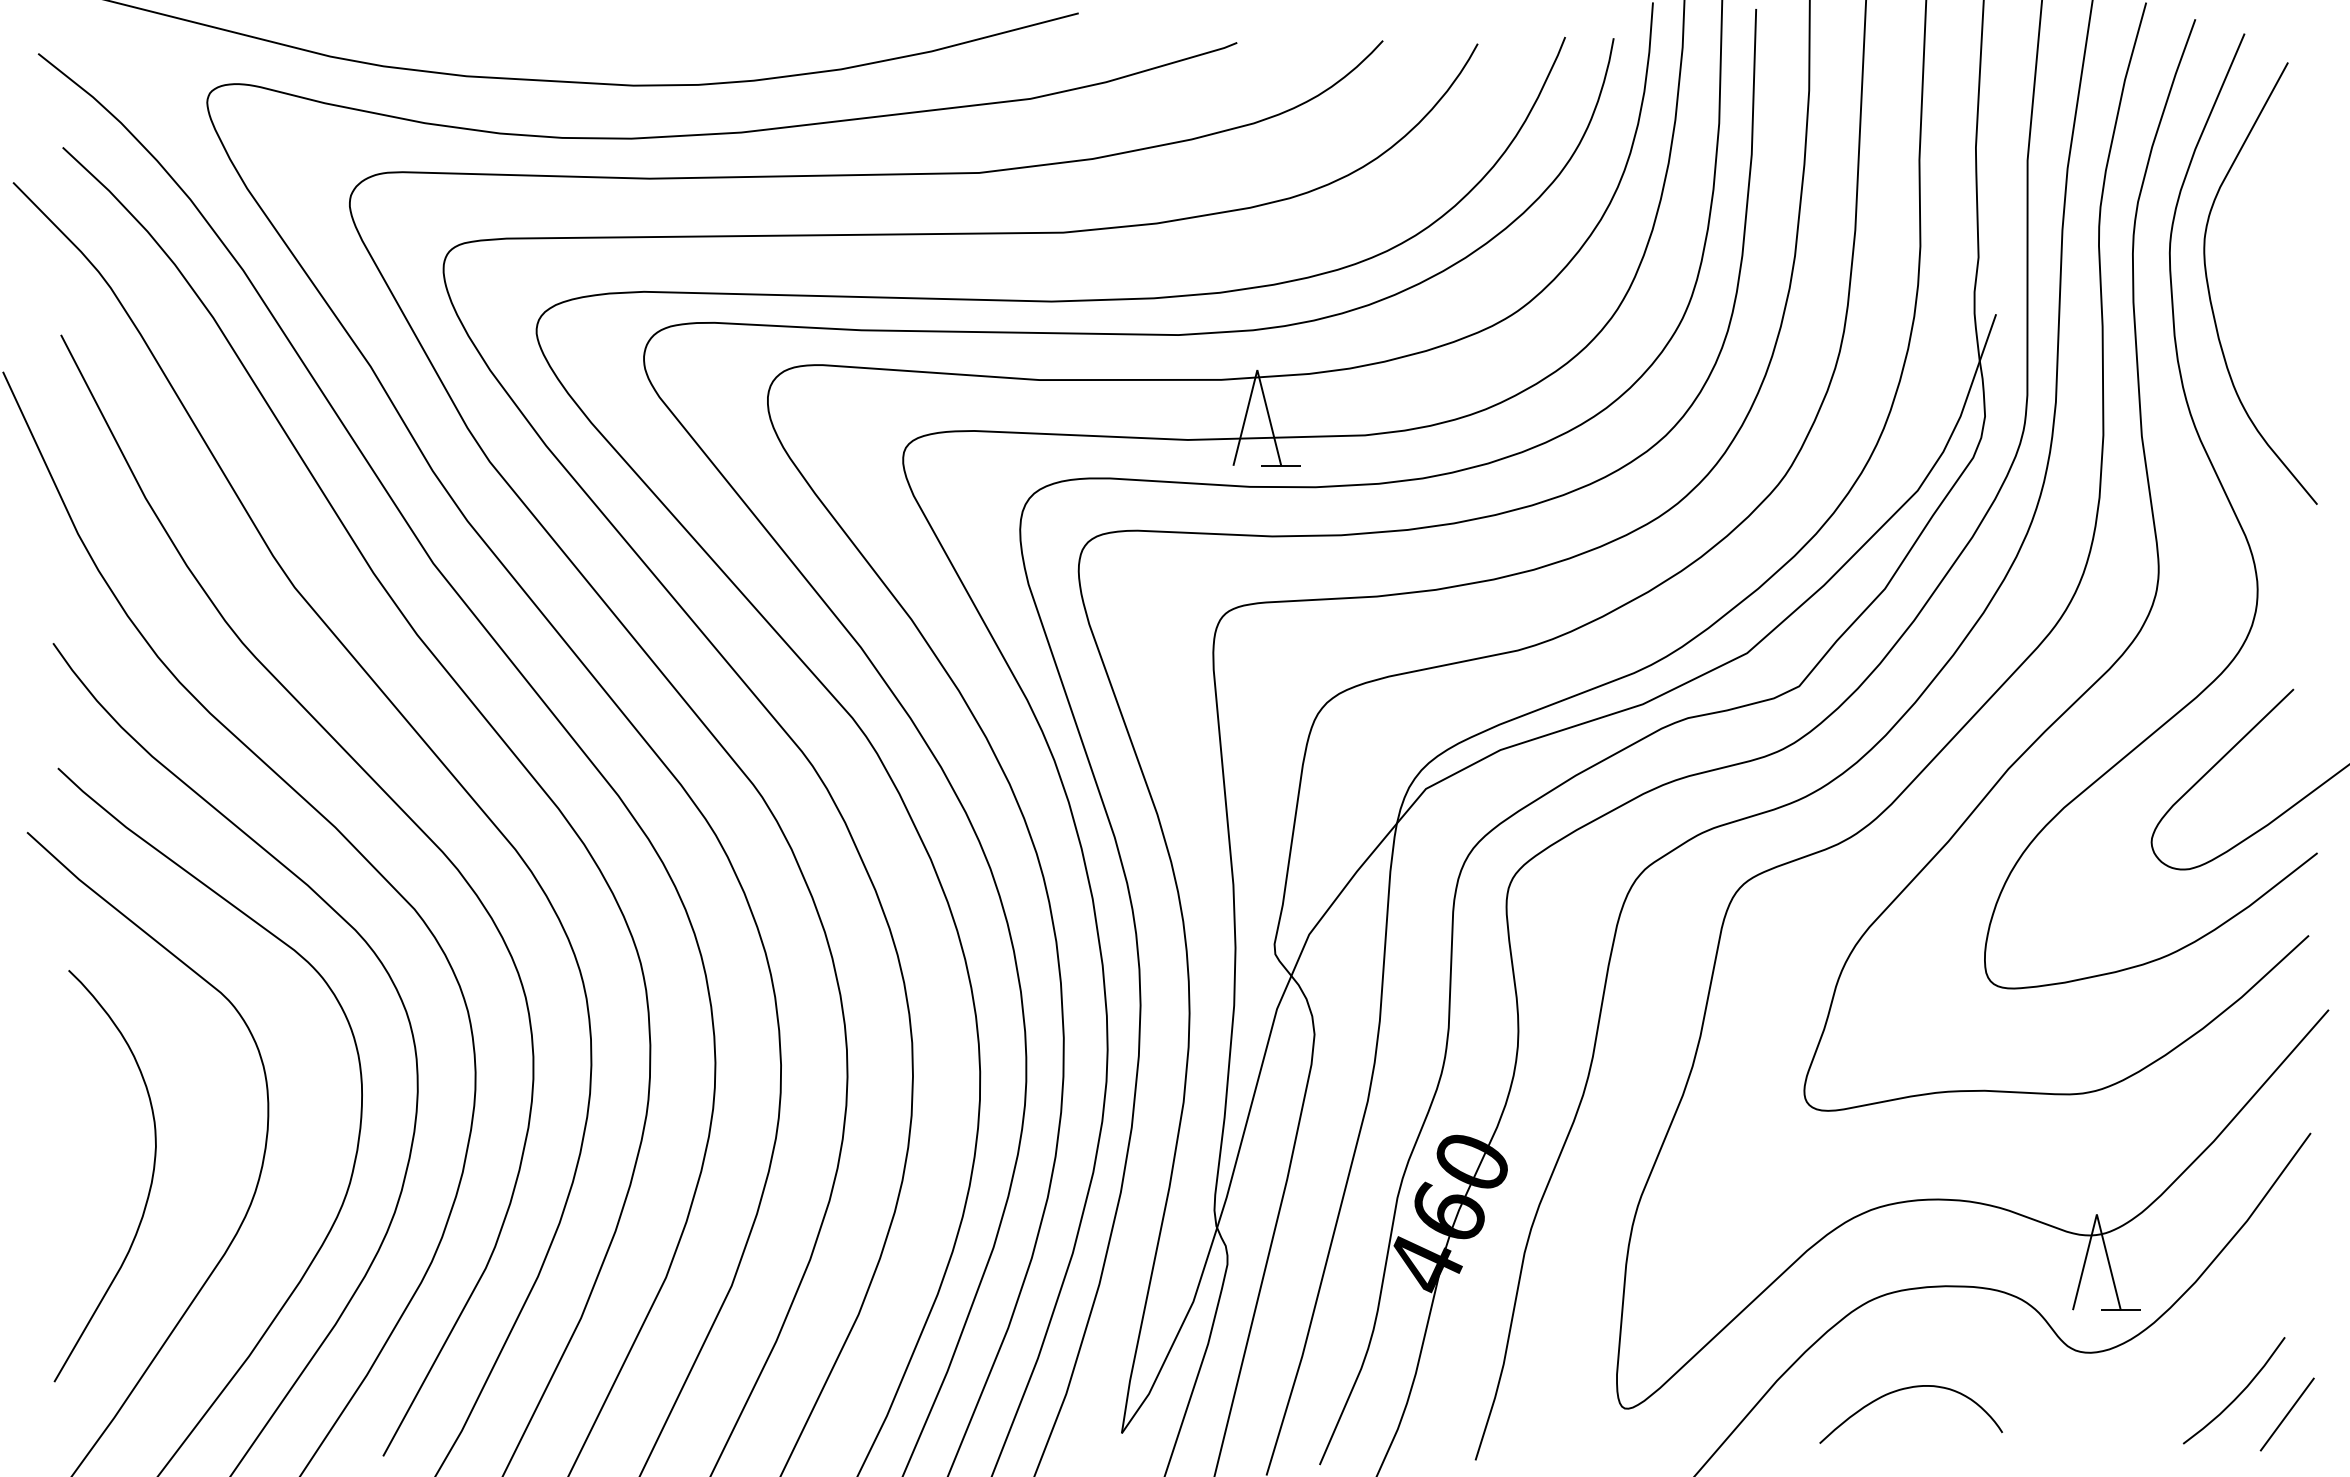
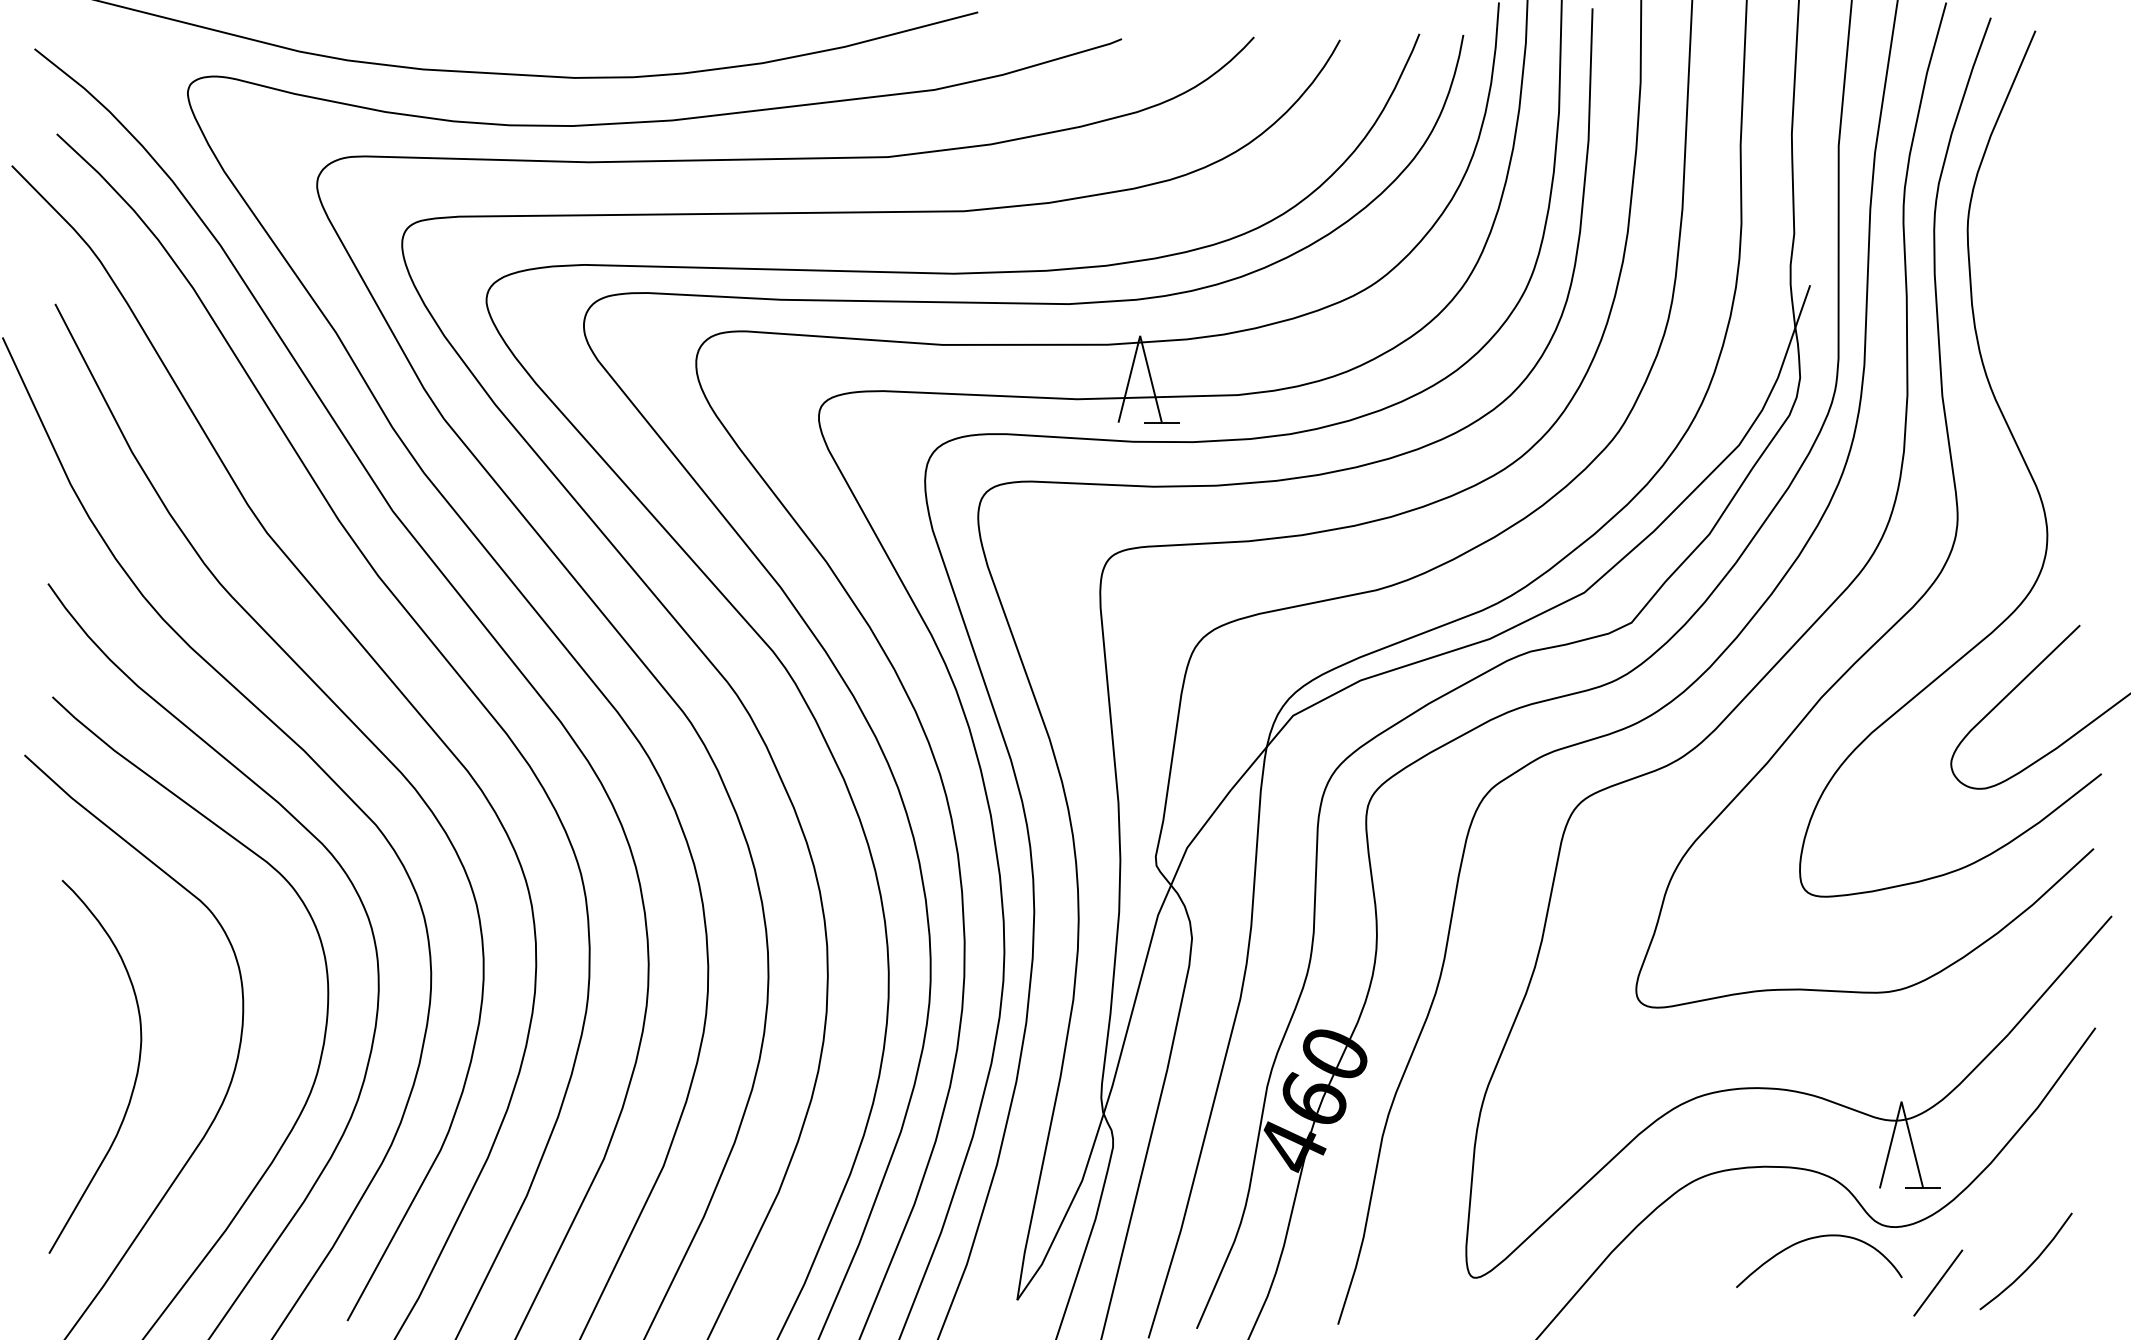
curve: (2210, 293) -> (2004, 266), removed
curve: (1902, 1390) -> (1811, 1239), moved
line: (2286, 1414) -> (1937, 1283), moved

